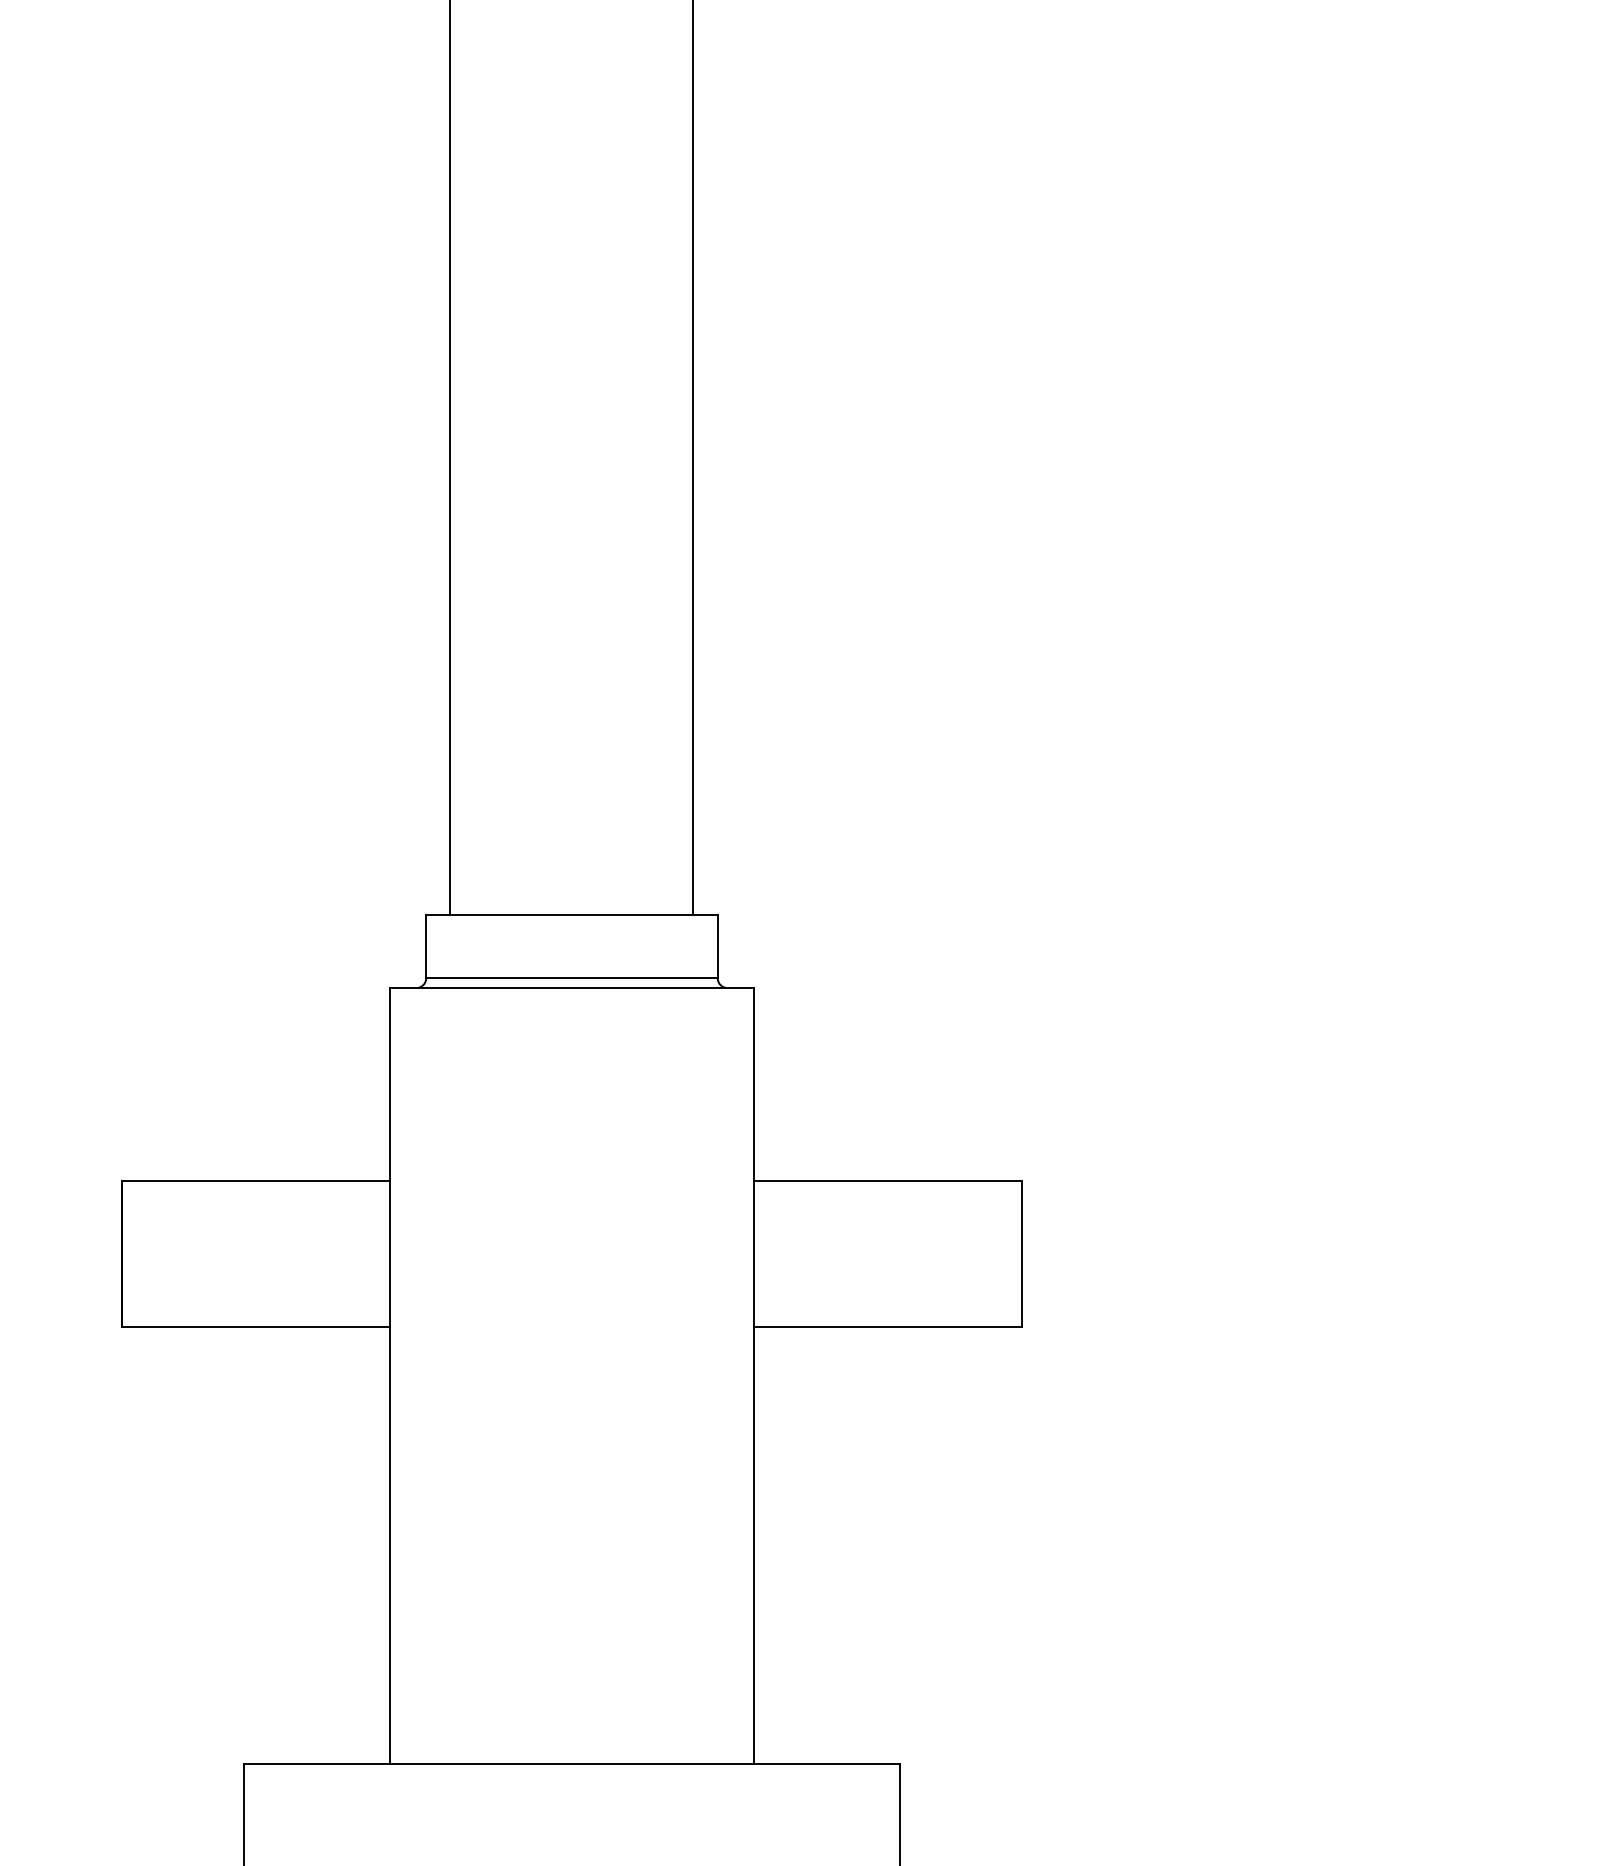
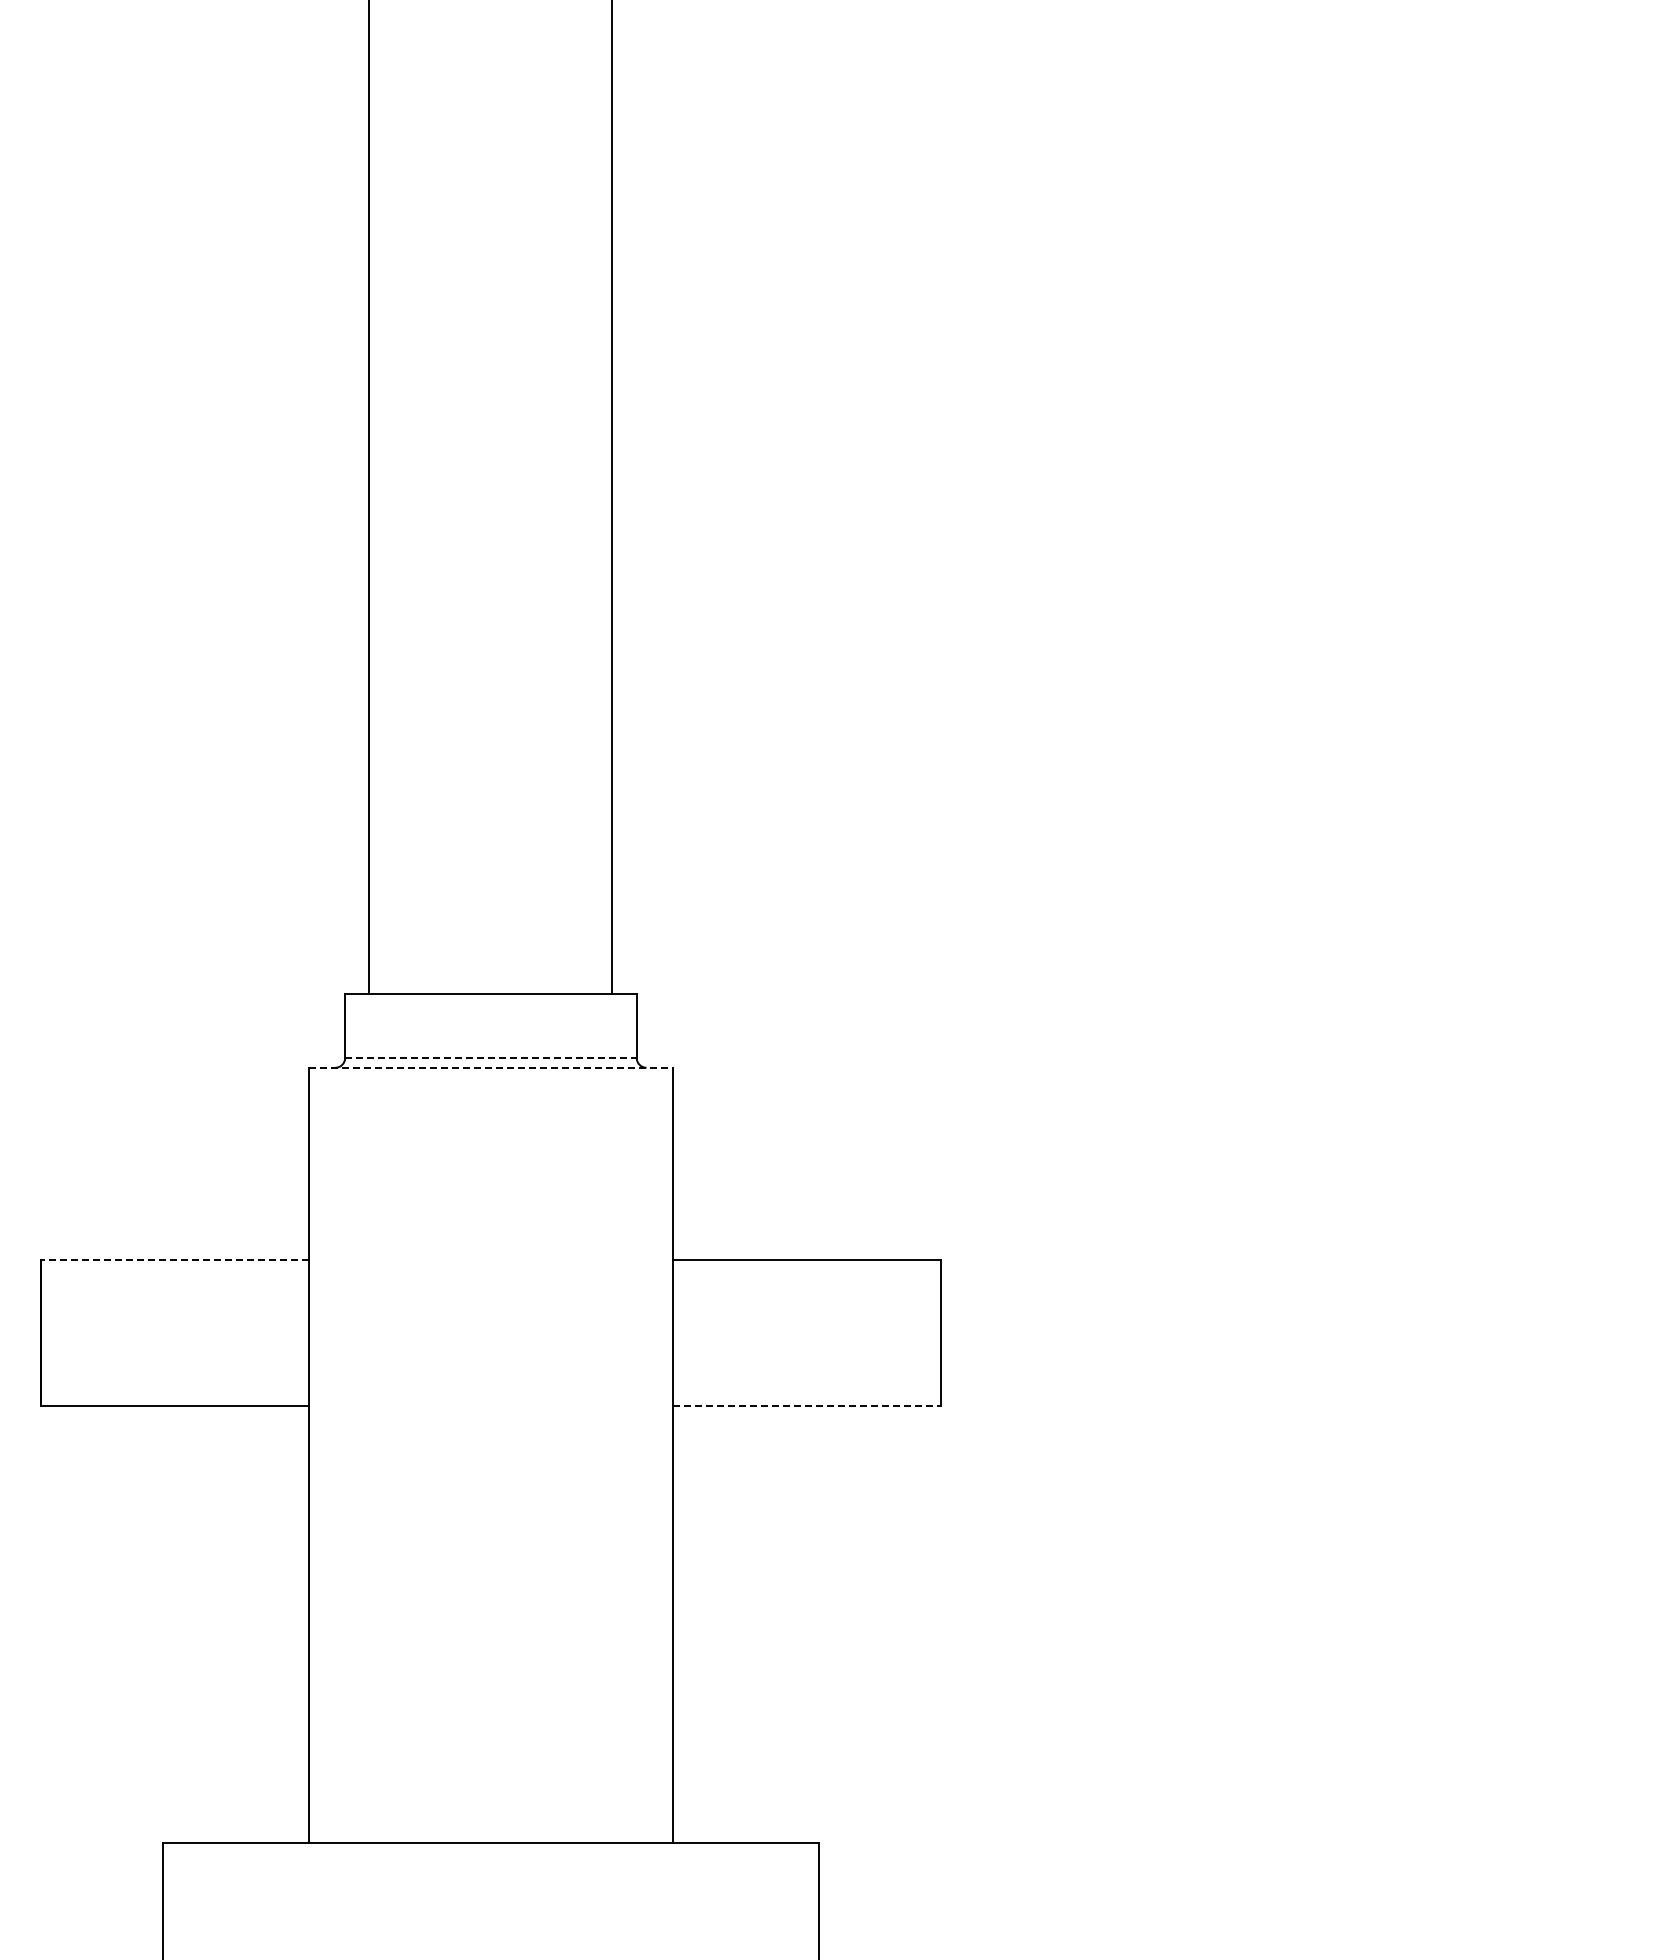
line: (571, 978) -> (490, 1058), solid -> dashed
line: (572, 987) -> (491, 1067), solid -> dashed
line: (256, 1180) -> (175, 1260), solid -> dashed
line: (887, 1326) -> (806, 1406), solid -> dashed

